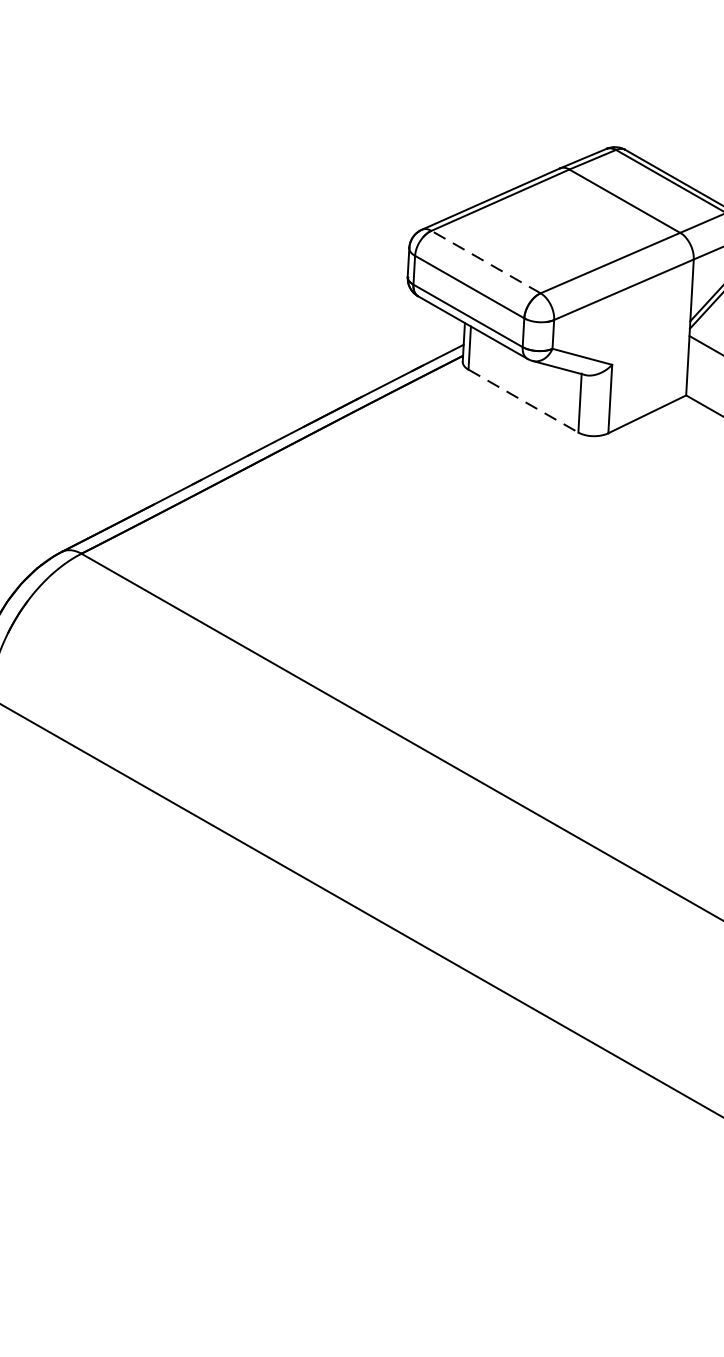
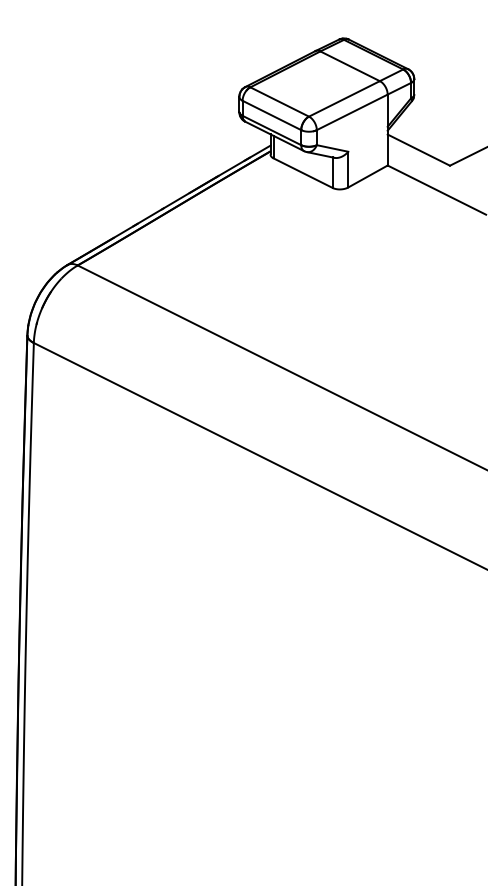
line: (485, 263) -> (279, 102), dashed -> solid
line: (523, 401) -> (303, 173), dashed -> solid

